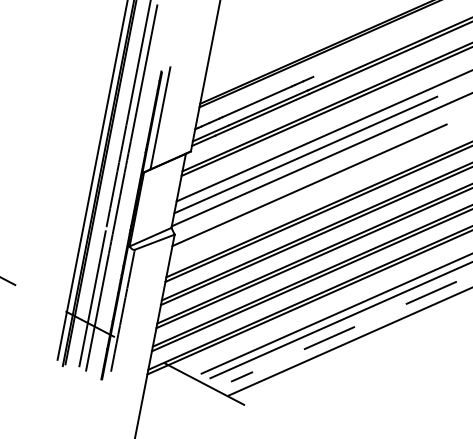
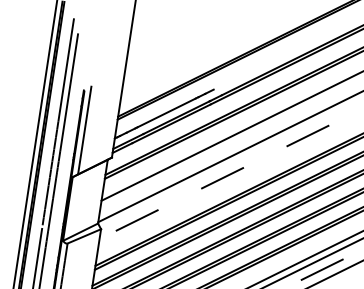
line: (305, 154) -> (209, 156), removed
line: (309, 185) -> (214, 182), solid -> dashed

